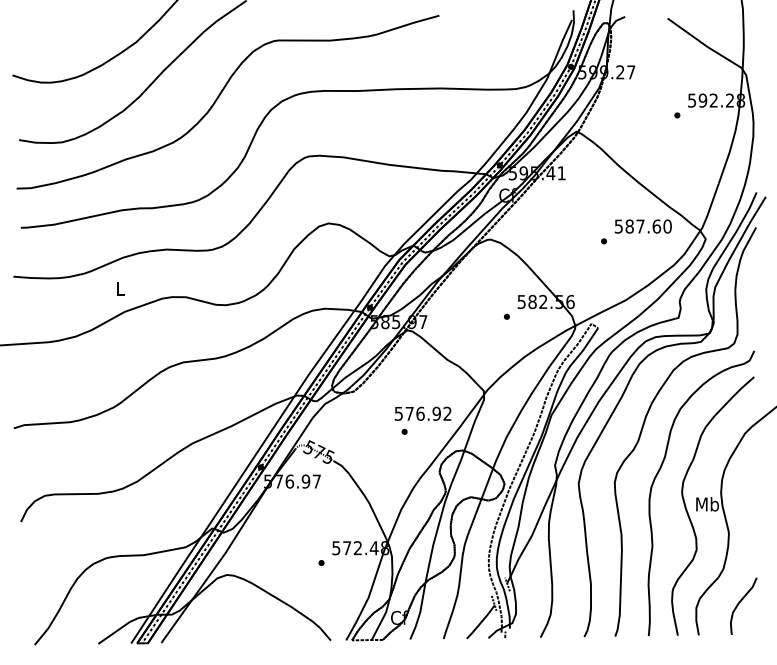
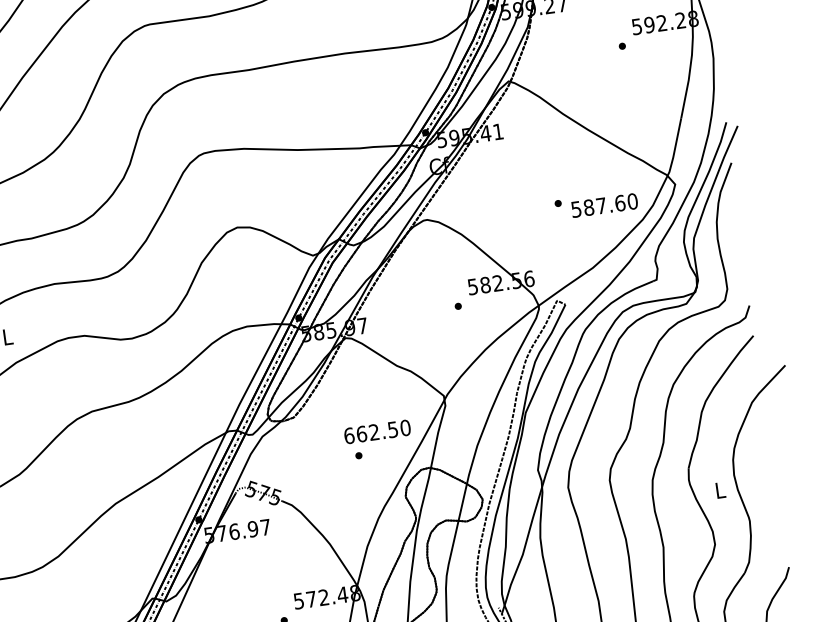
text: (642, 226) -> (603, 205), moved
text: (422, 413) -> (376, 431), 576.92 -> 662.50
text: (707, 504) -> (720, 490), Mb -> L

